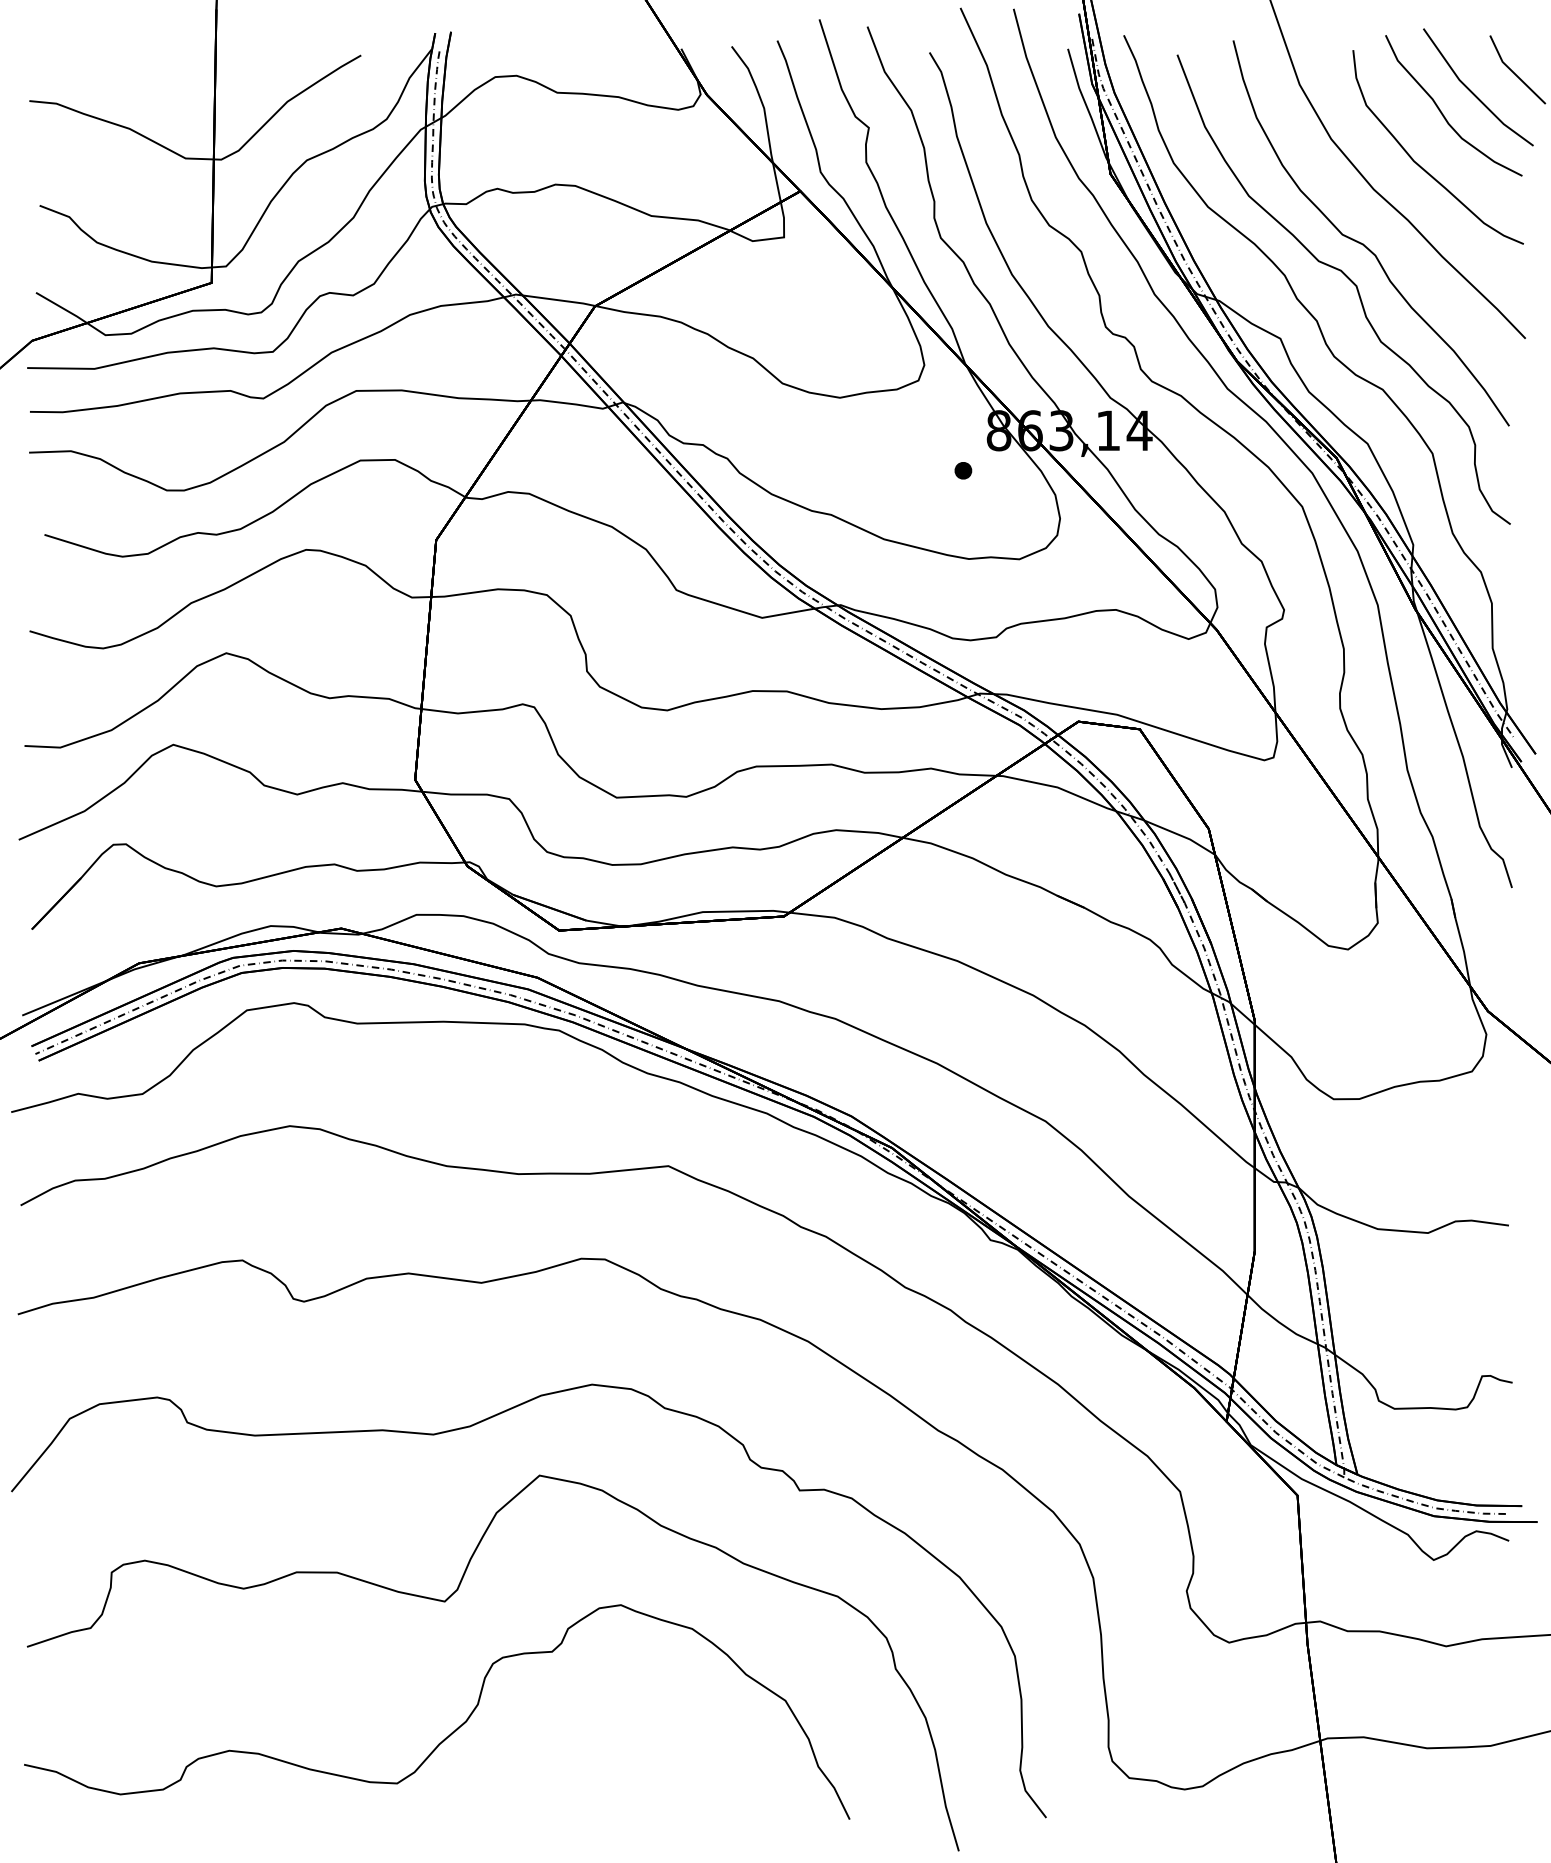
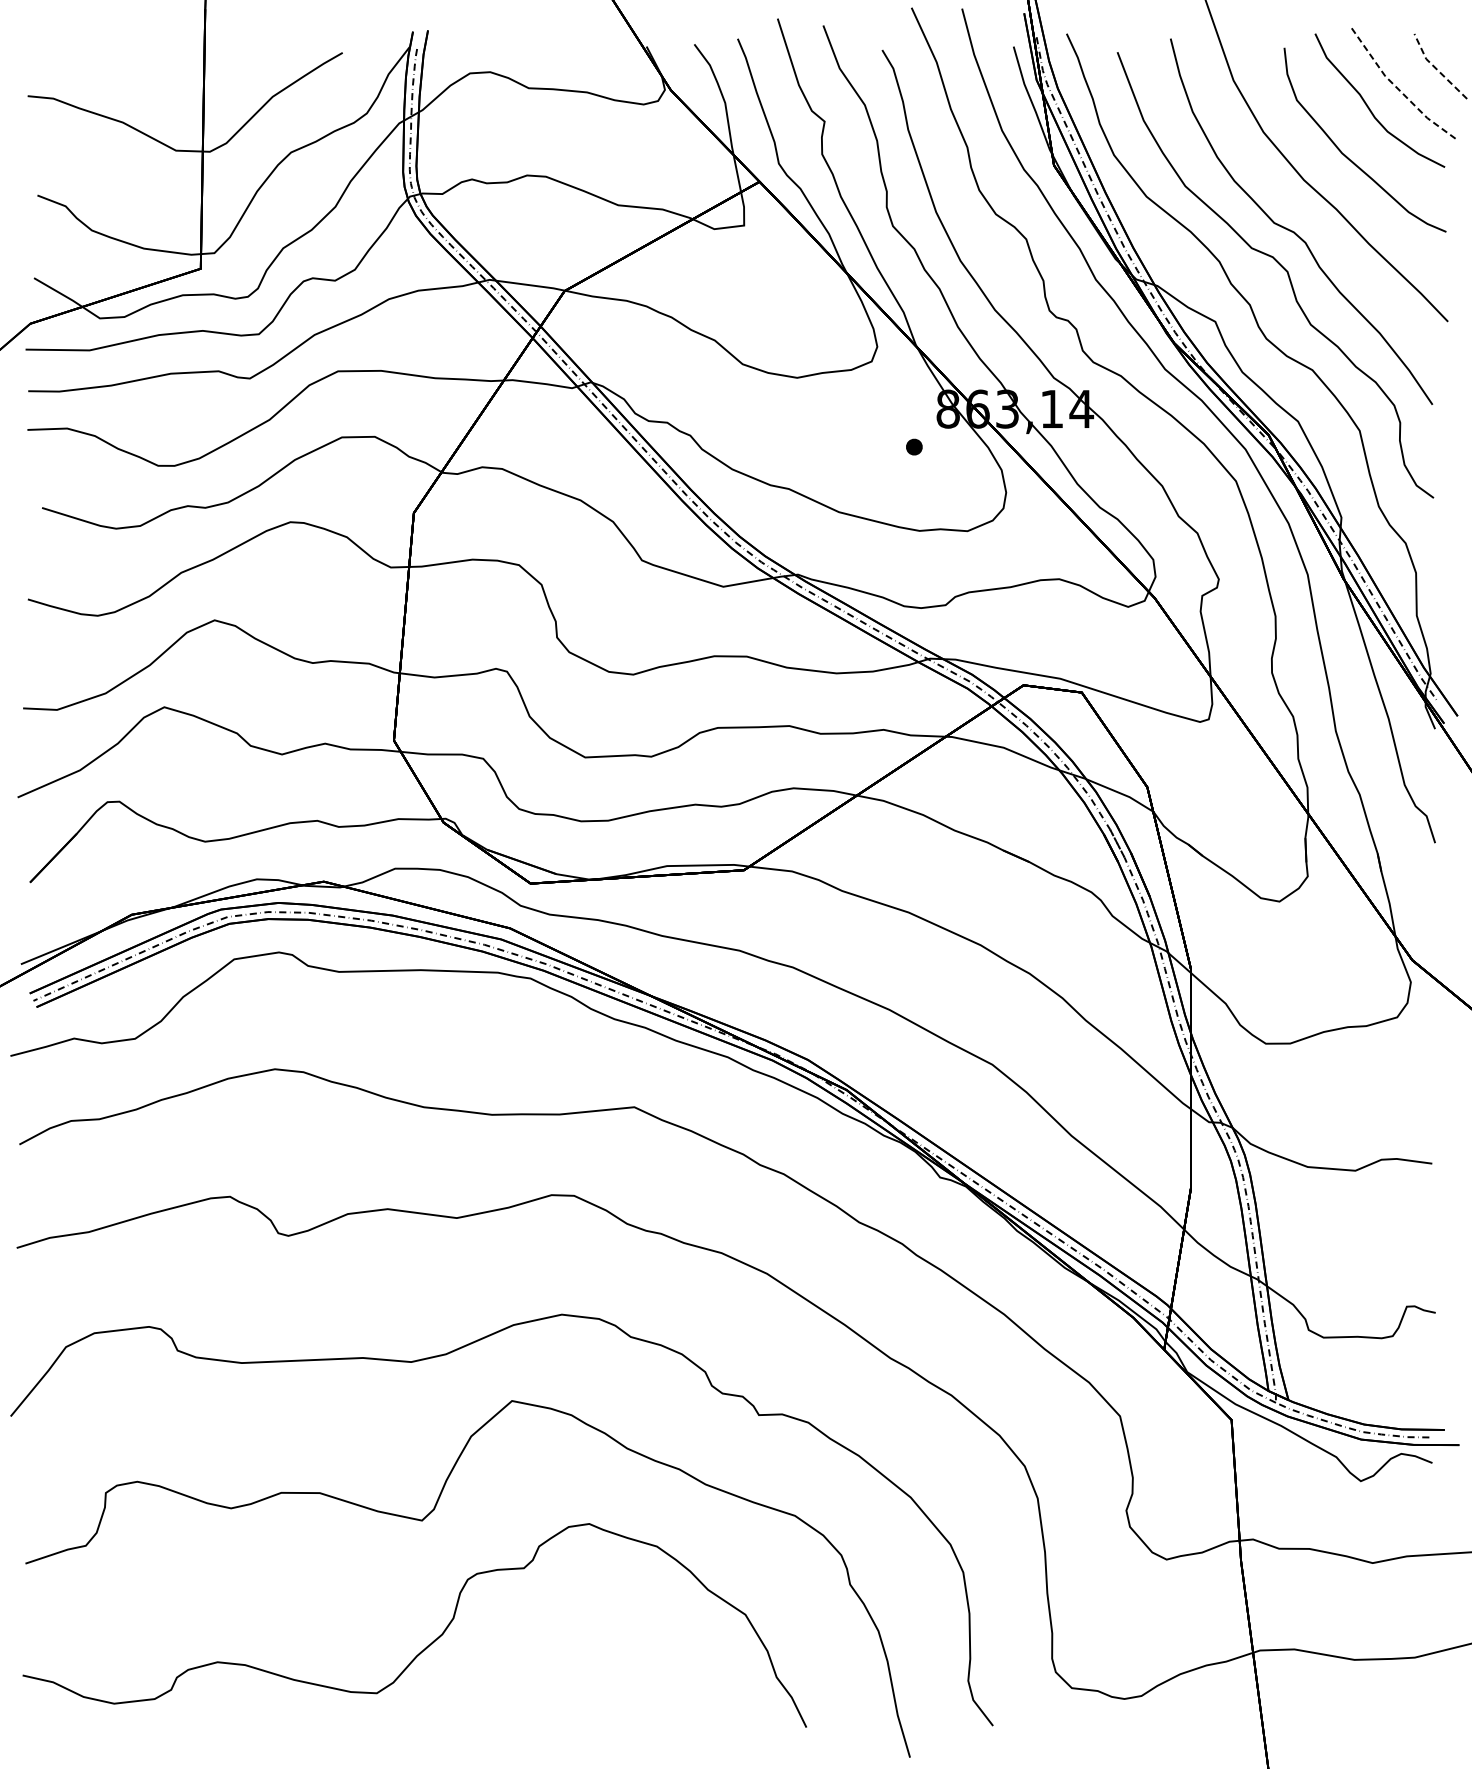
line: (1513, 72) -> (1436, 69), solid -> dashed
line: (1472, 92) -> (1397, 88), solid -> dashed

